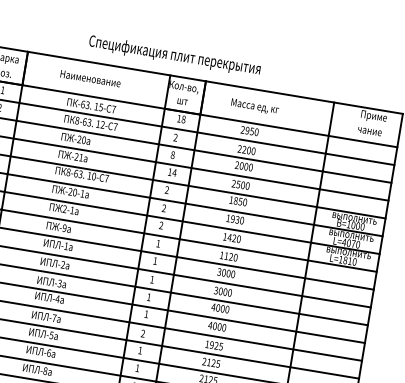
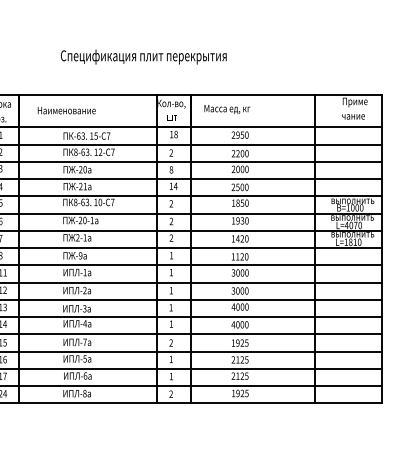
text: (174, 55) -> (143, 56), moved
text: (90, 78) -> (66, 110), moved
text: (255, 106) -> (227, 109), moved

